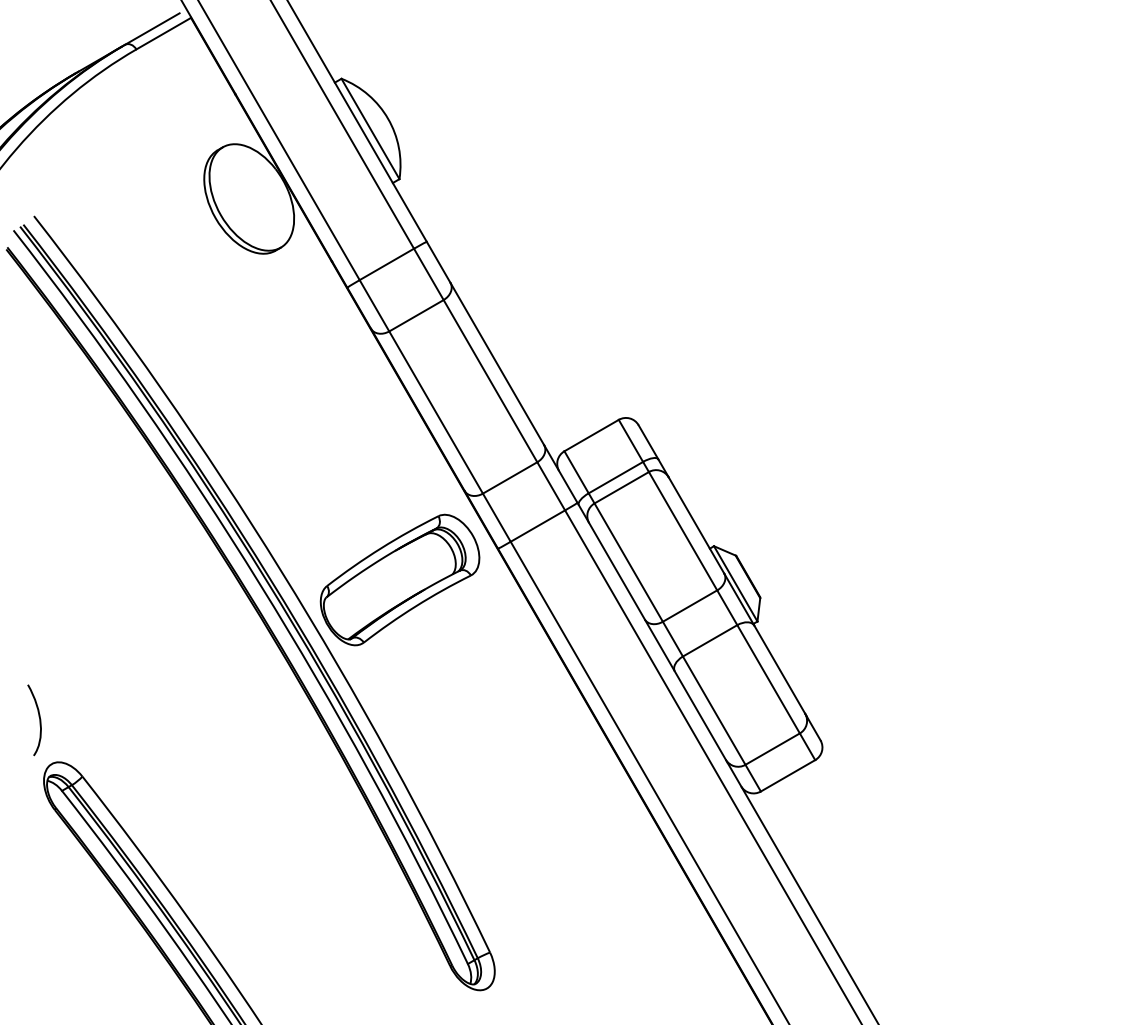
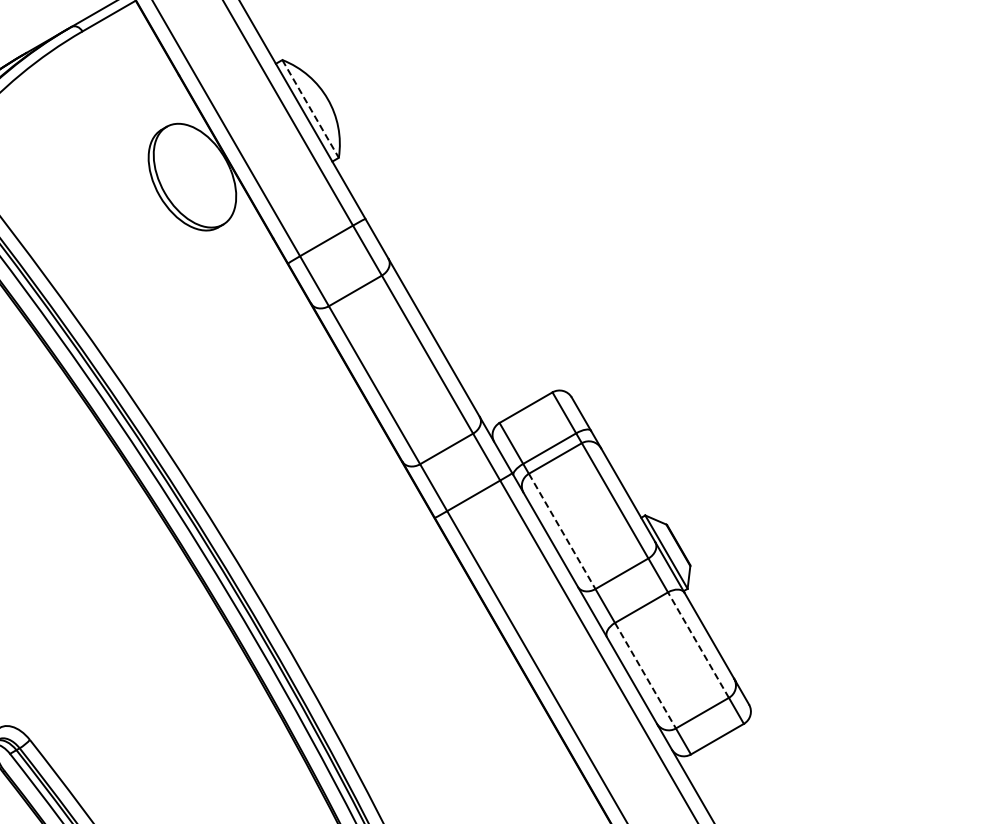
line: (370, 129) -> (310, 109), solid -> dashed
line: (628, 563) -> (561, 532), solid -> dashed
part: (399, 579) -> (338, 547), removed
line: (768, 679) -> (698, 645), solid -> dashed
line: (714, 710) -> (645, 675), solid -> dashed

